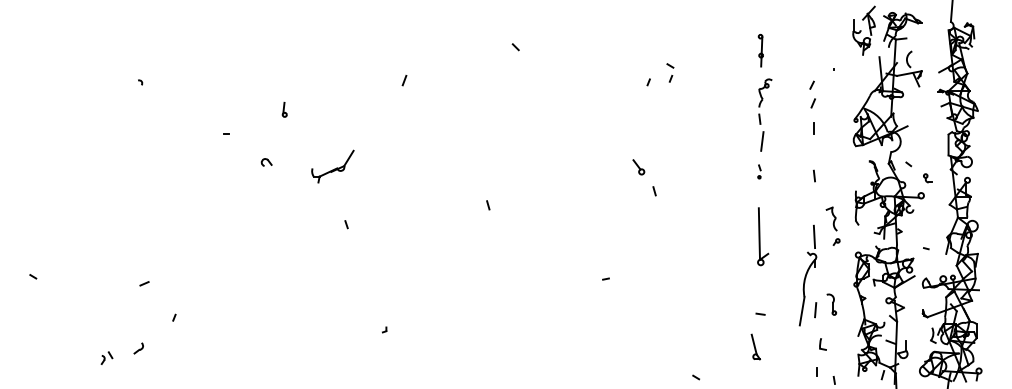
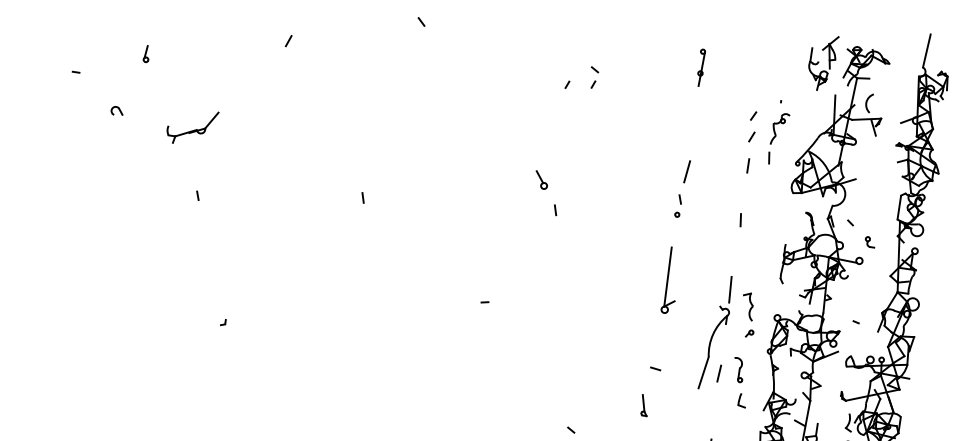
part: (765, 101) -> (778, 138), moved
part: (759, 171) -> (678, 205), size x1.43
part: (832, 225) -> (747, 314), moved
part: (822, 344) -> (741, 400), moved
part: (755, 346) -> (644, 404), size x0.71

